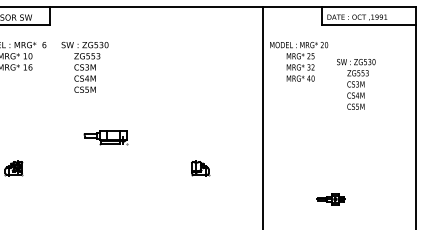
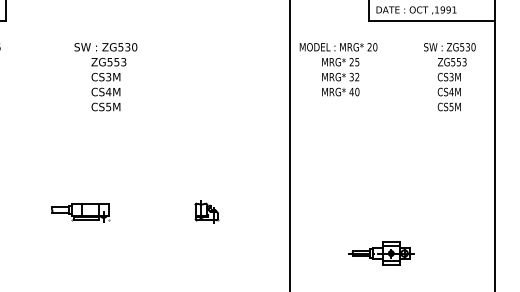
text: (84, 67) -> (105, 77), moved
text: (356, 84) -> (450, 77), moved
part: (105, 137) -> (79, 212), moved
part: (330, 199) -> (380, 253), size x1.67

